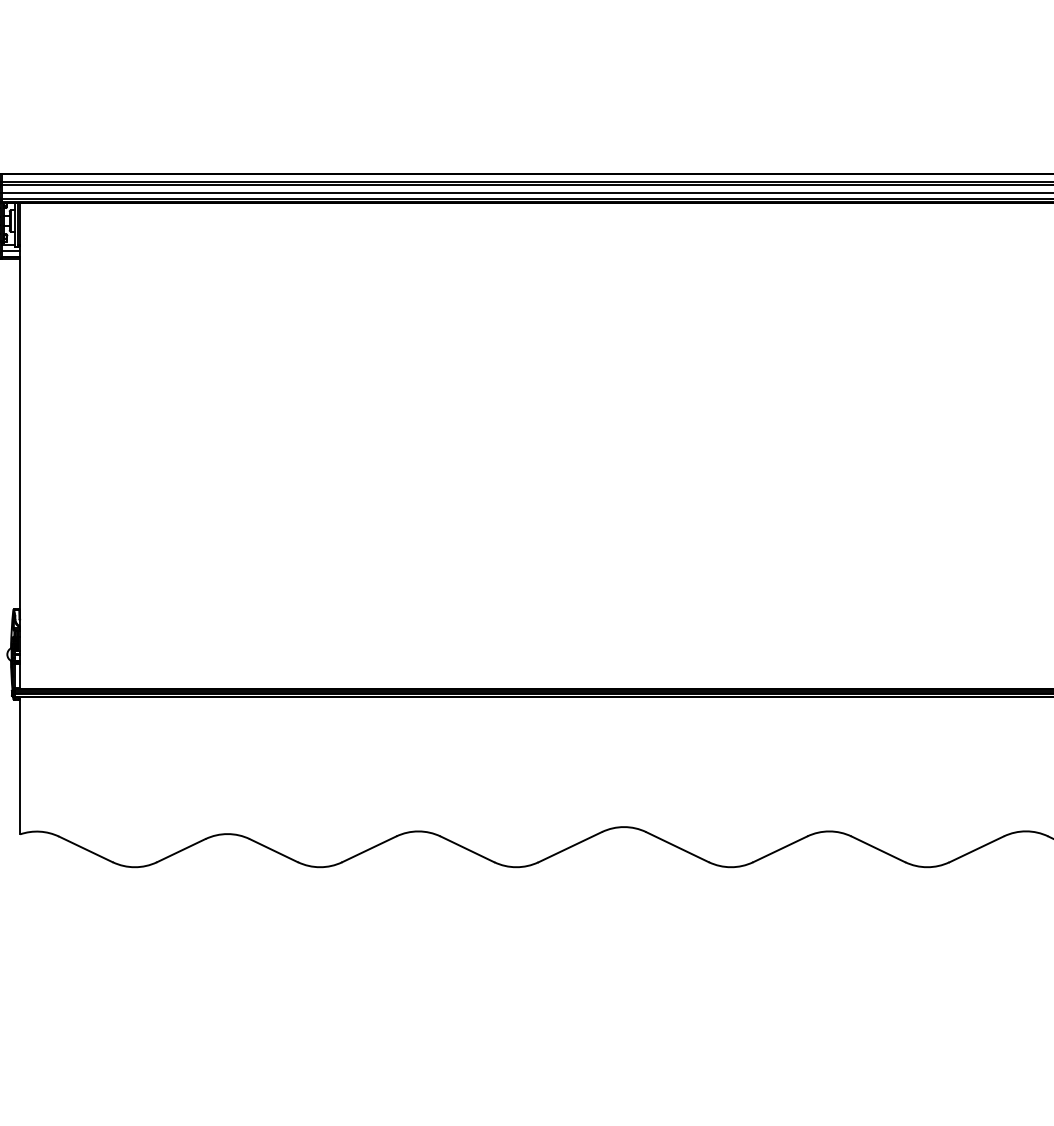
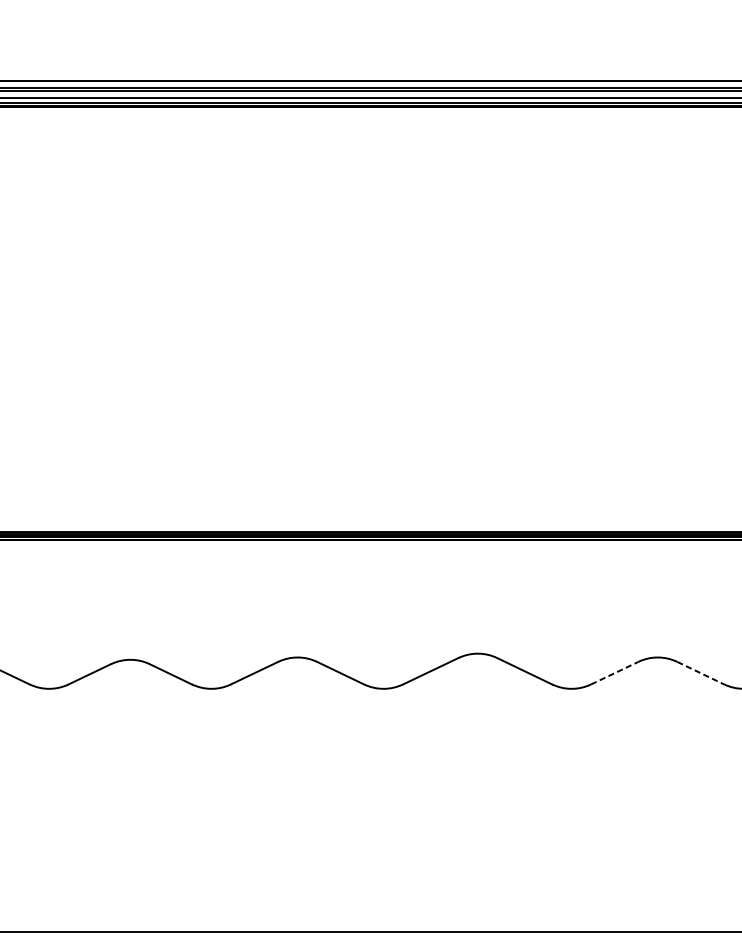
line: (780, 849) -> (614, 673), solid -> dashed
line: (878, 849) -> (700, 673), solid -> dashed

